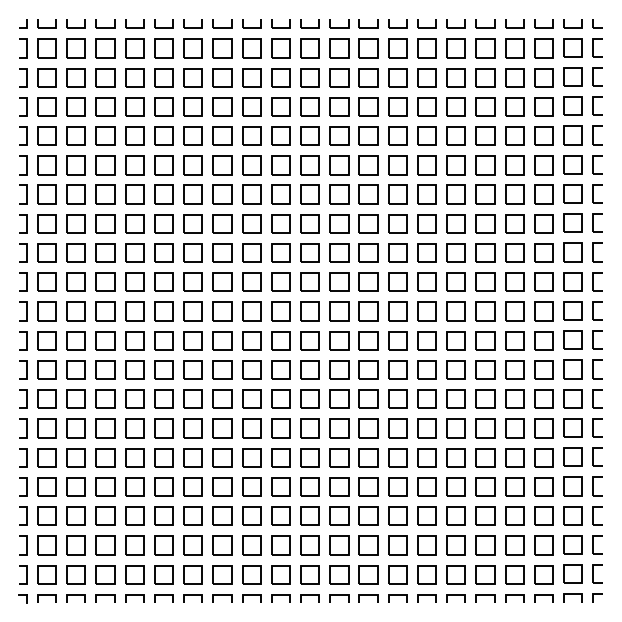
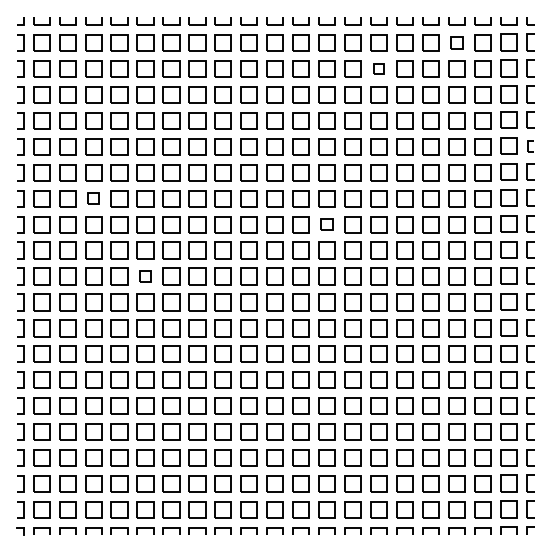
part: (514, 47) -> (456, 42), size x0.7
part: (426, 77) -> (378, 68), size x0.6
part: (597, 163) -> (530, 145), size x0.7
part: (105, 223) -> (93, 198), size x0.7
part: (367, 252) -> (326, 224), size x0.7
part: (163, 311) -> (145, 276), size x0.7

